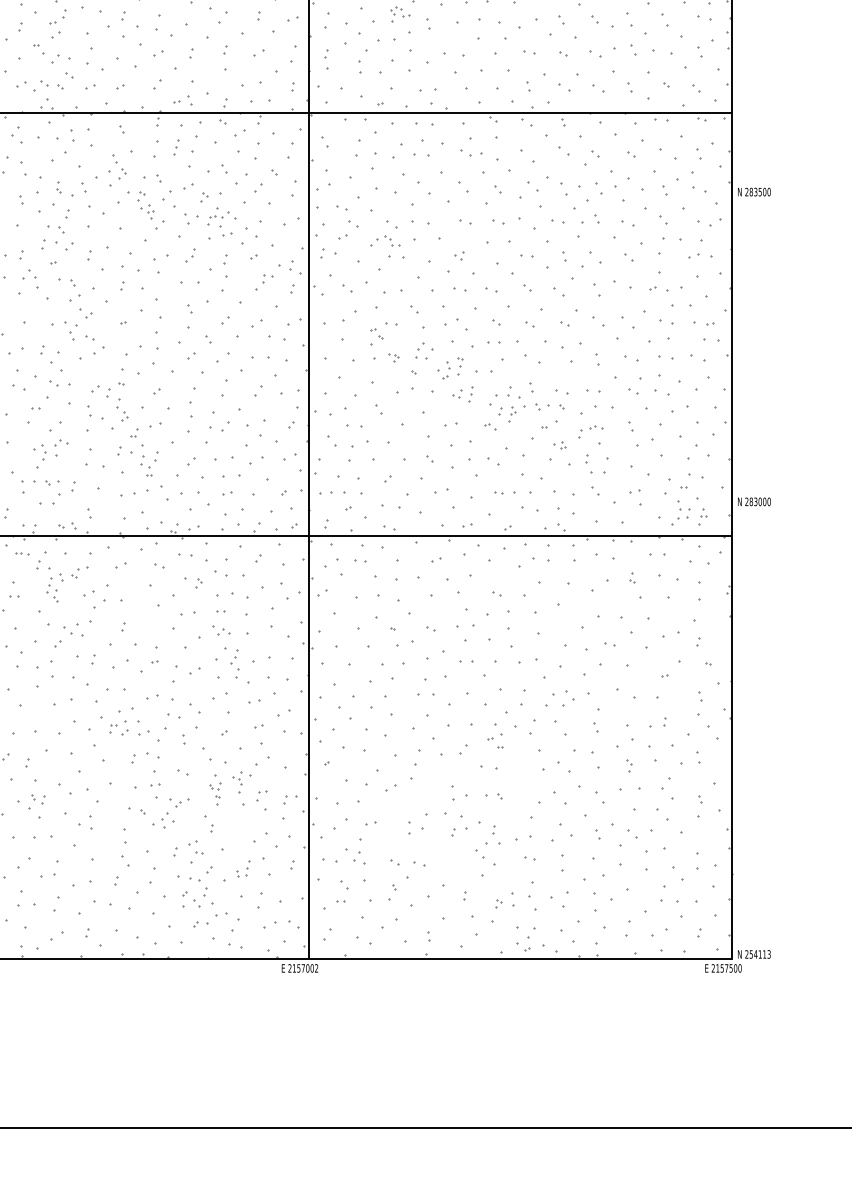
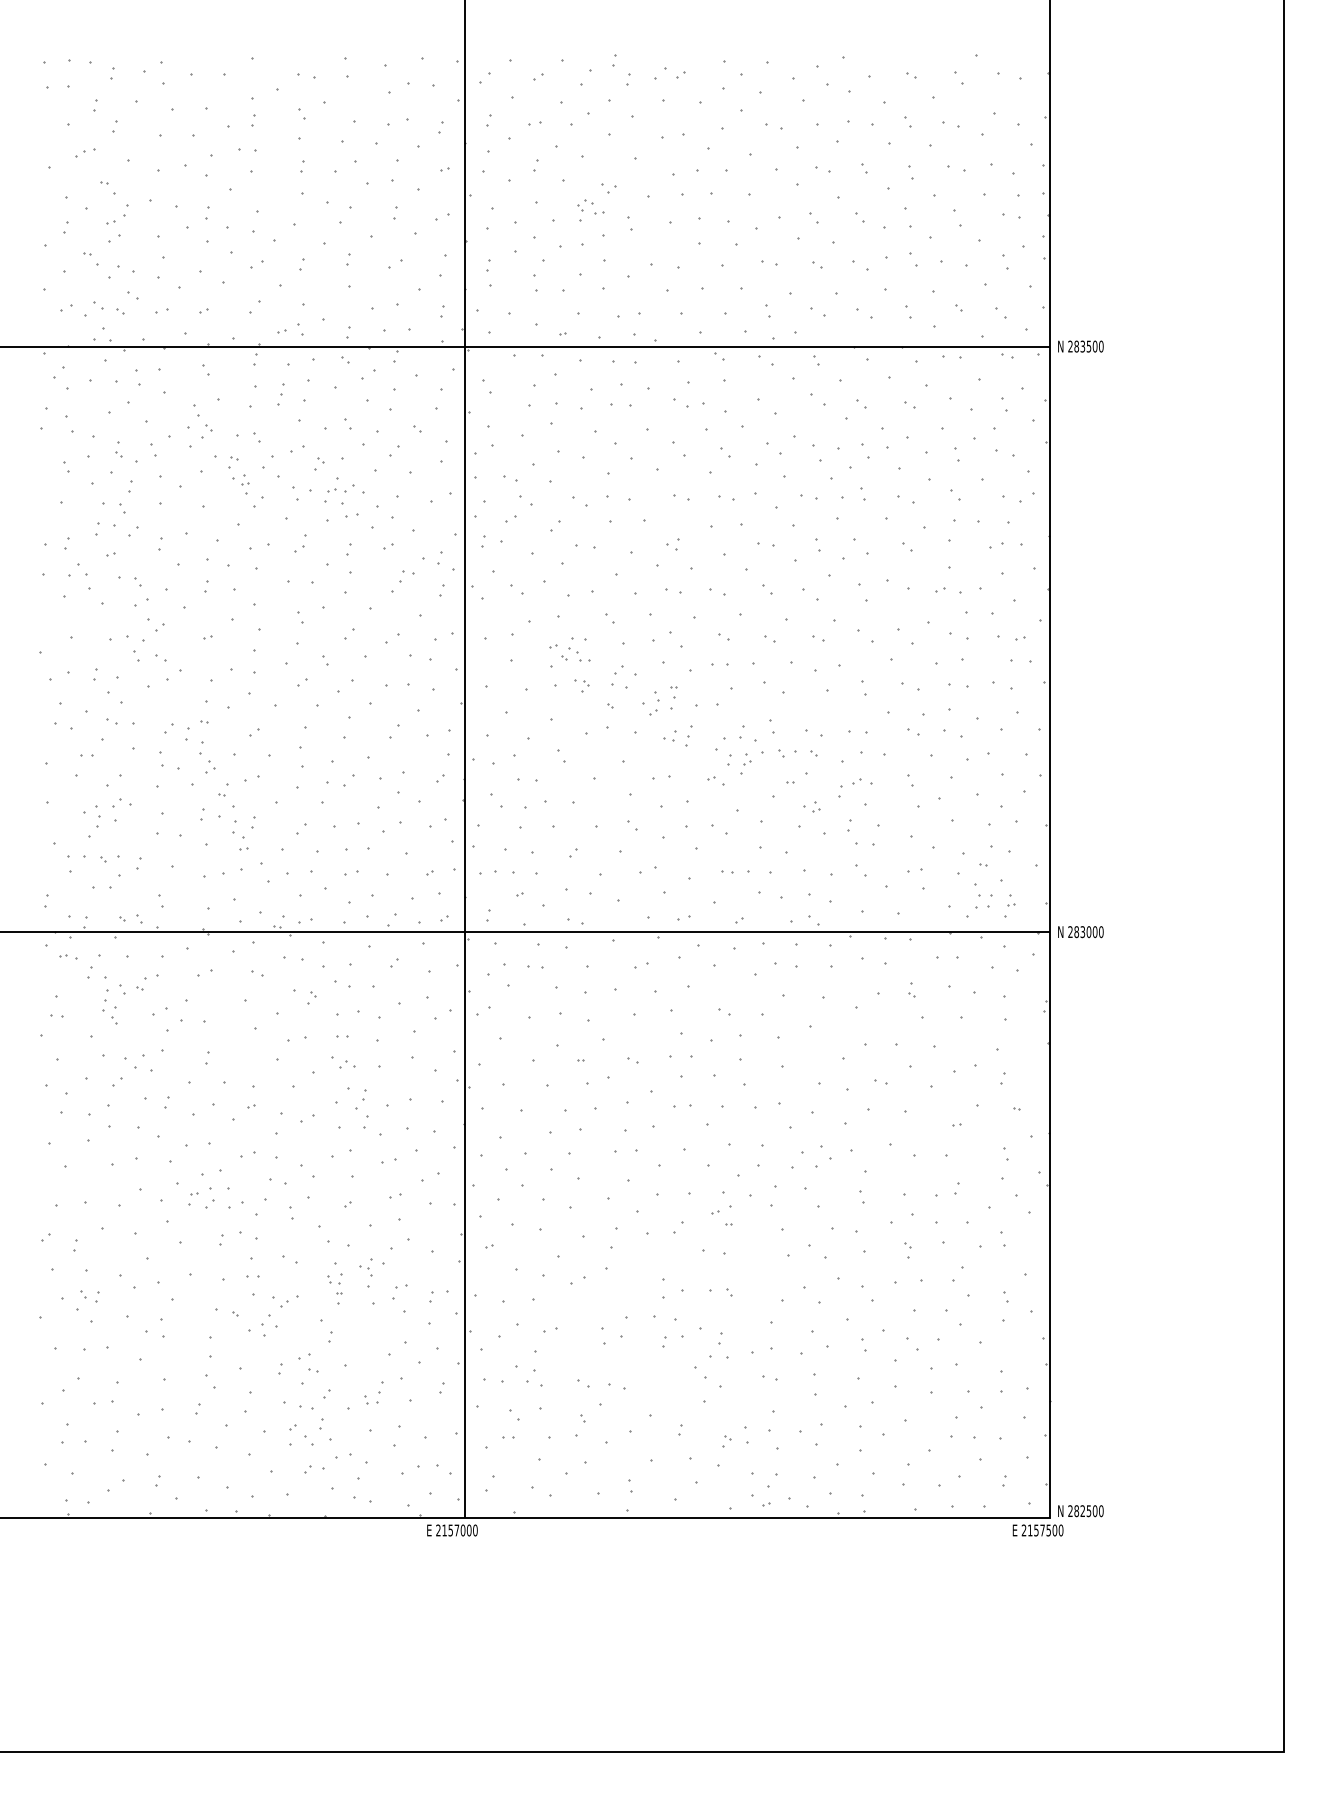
text: (754, 192) -> (1080, 346), moved
part: (391, 240) -> (579, 654), moved
text: (754, 502) -> (1080, 932), moved
text: (759, 954) -> (1088, 1511), 254113 -> 282500
text: (316, 968) -> (475, 1530), 2157002 -> 2157000

